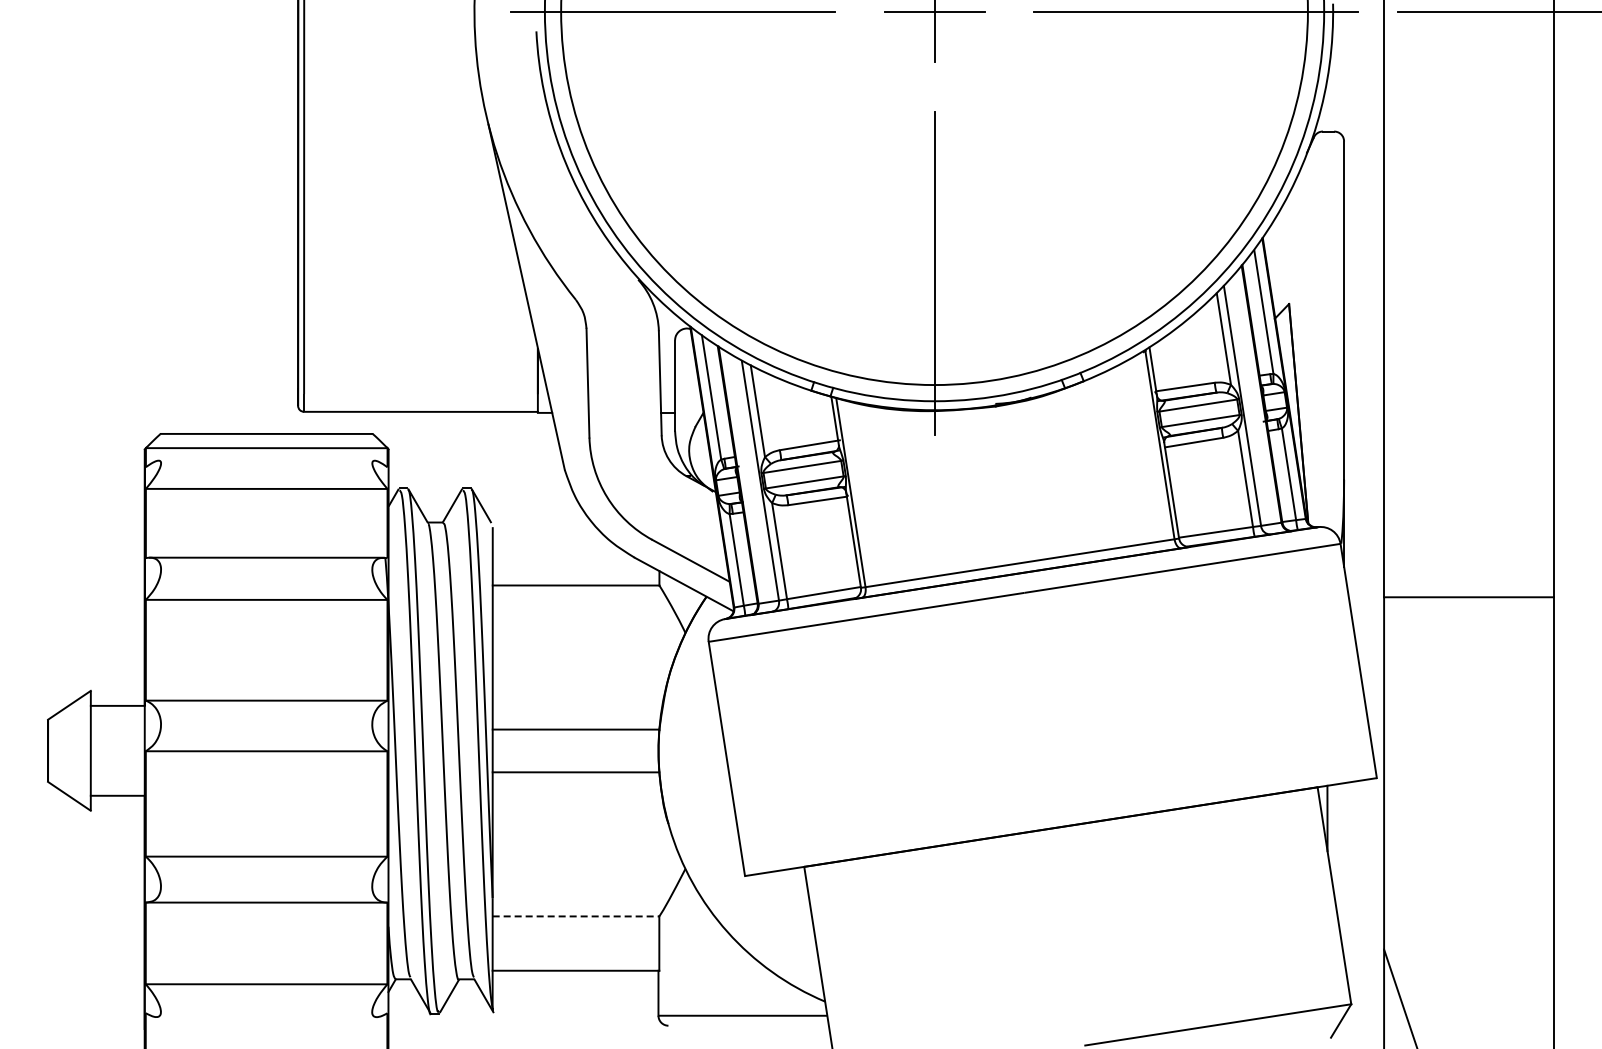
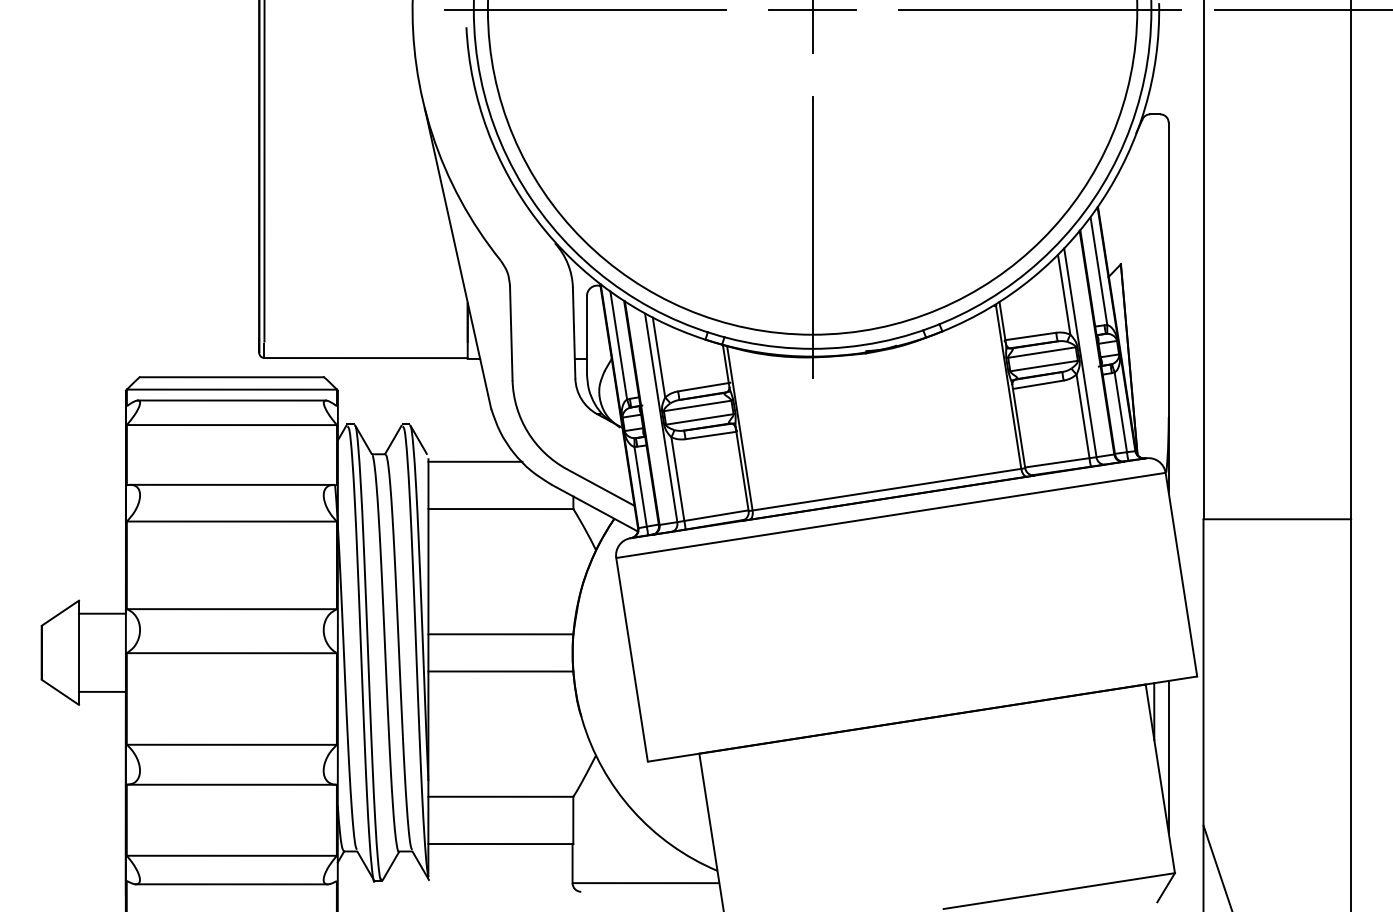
line: (266, 460) -> (231, 400), added
line: (546, 531) -> (475, 462), added
line: (1344, 870) -> (1169, 756), added
line: (576, 916) -> (501, 796), dashed -> solid
line: (266, 1017) -> (231, 884), added

